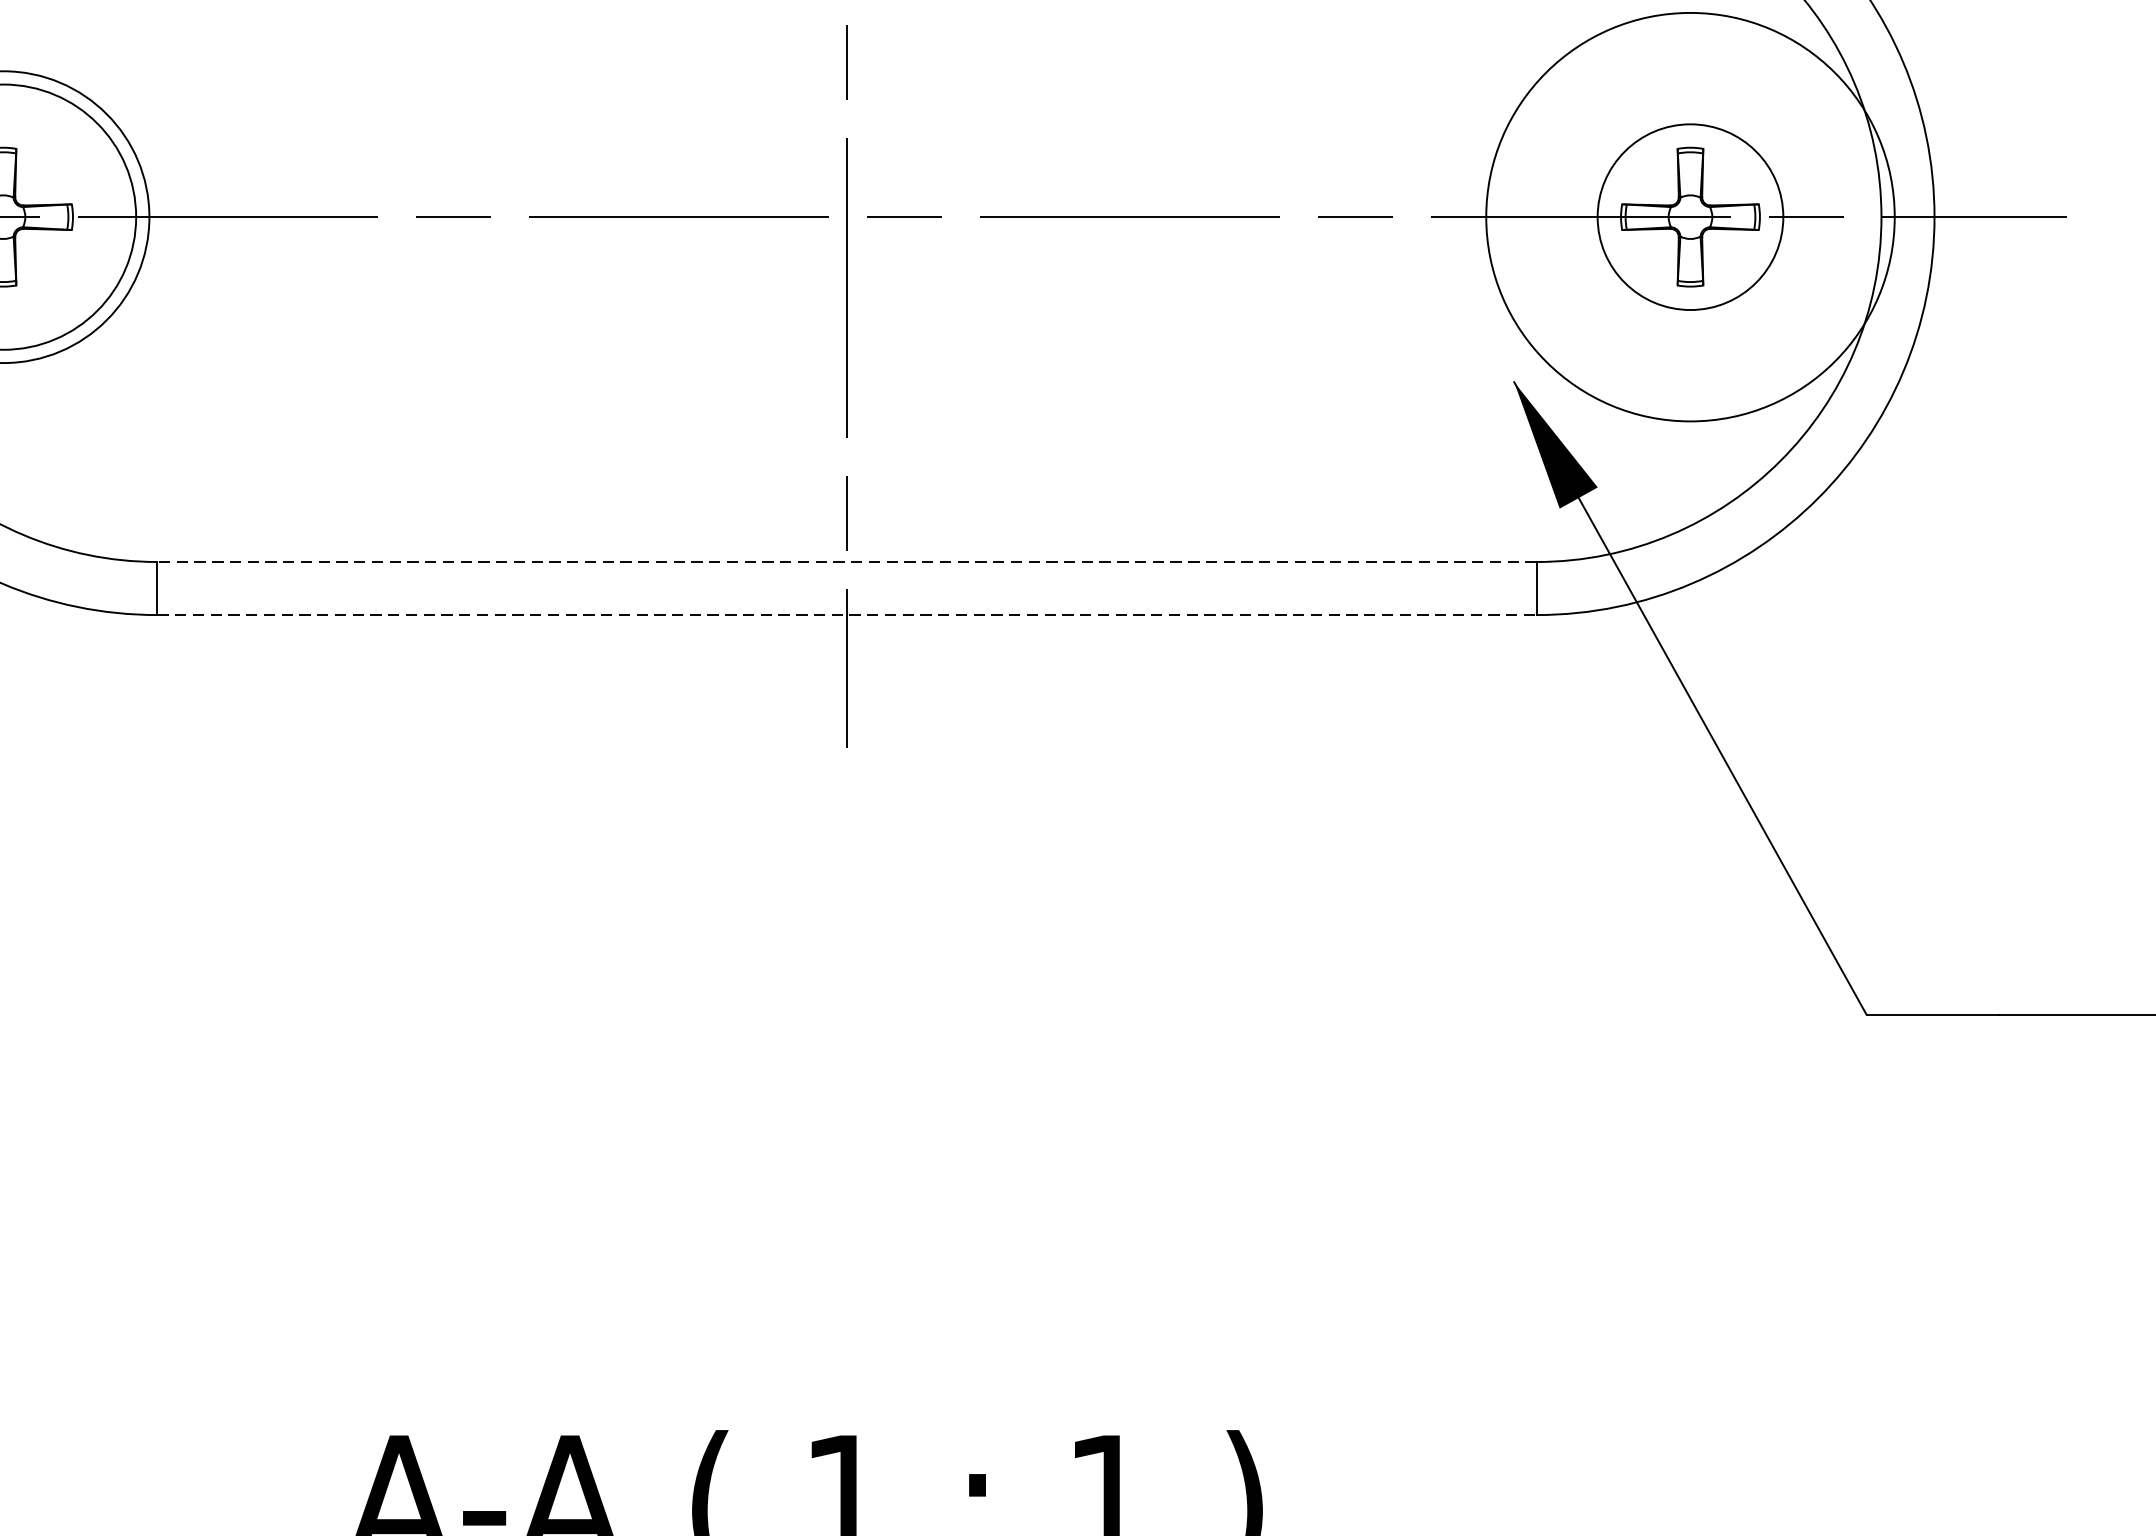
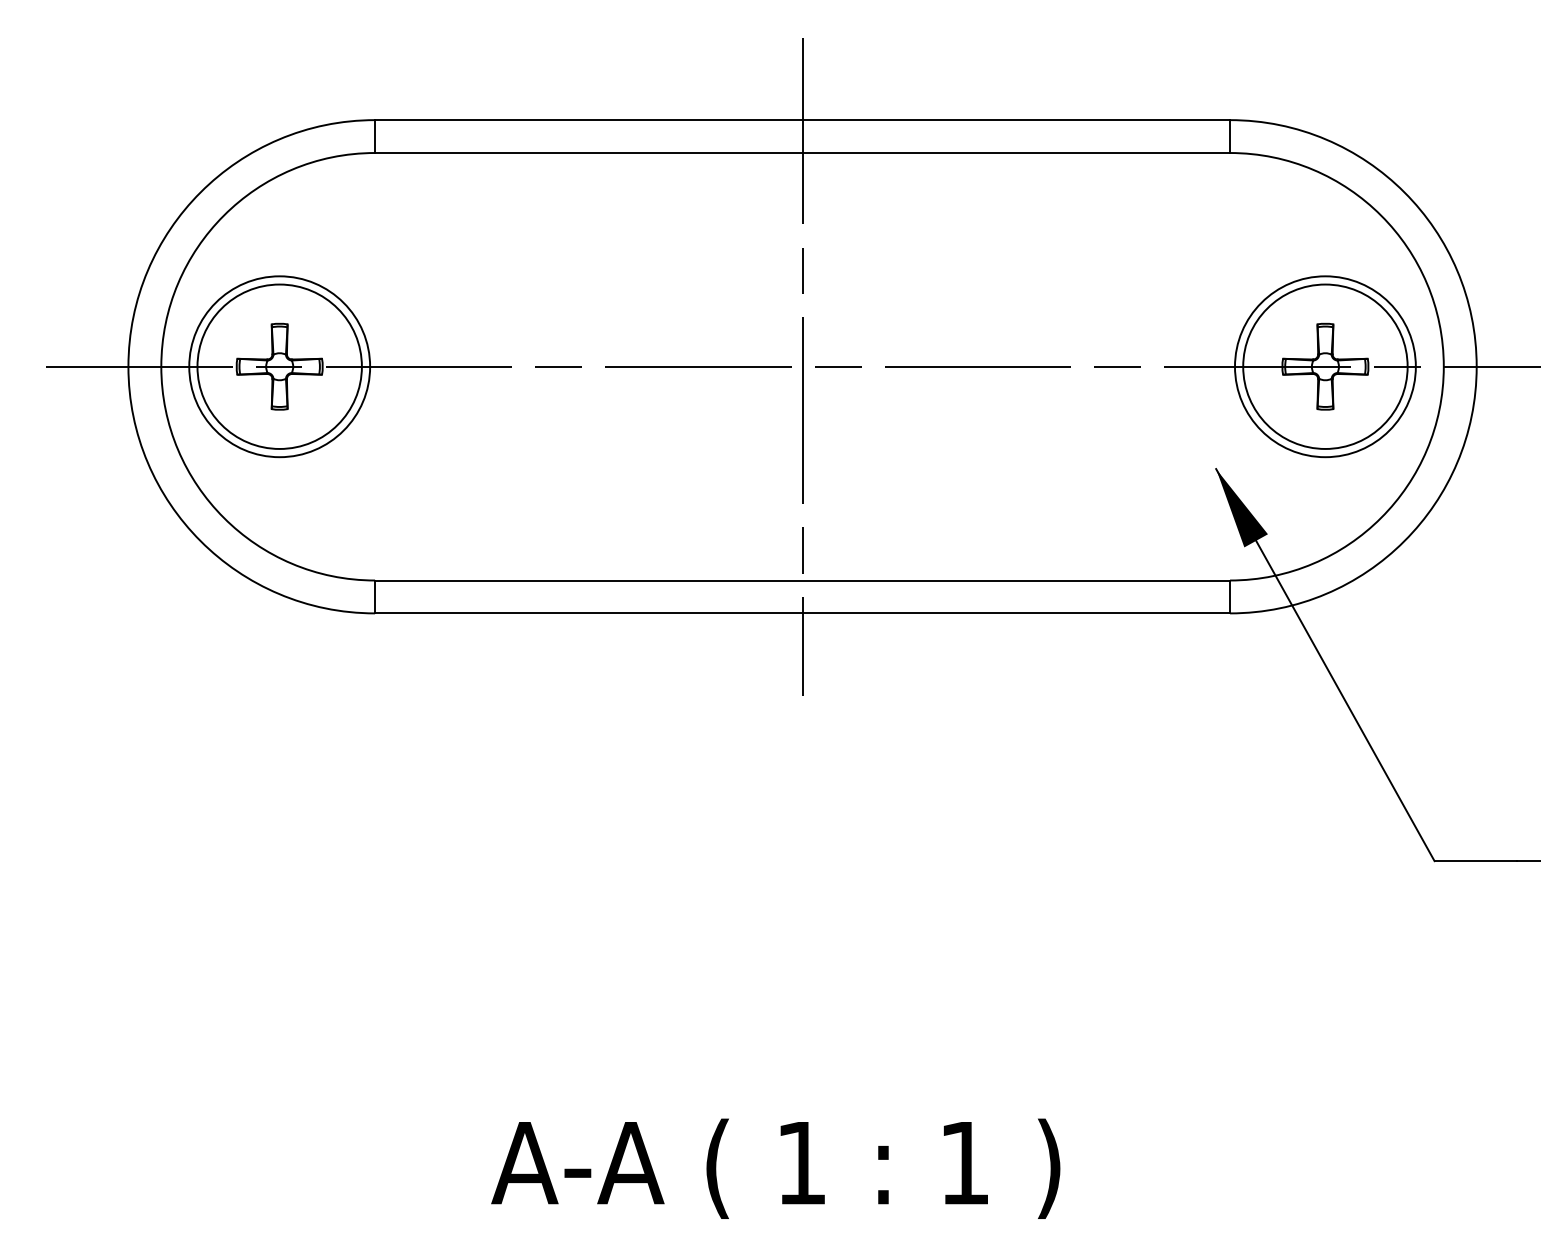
circle: (1688, 216) -> (1324, 366), size x0.71
circle: (1690, 216) -> (1325, 366), size x1.43
line: (846, 561) -> (802, 580), dashed -> solid
line: (848, 615) -> (803, 613), dashed -> solid

